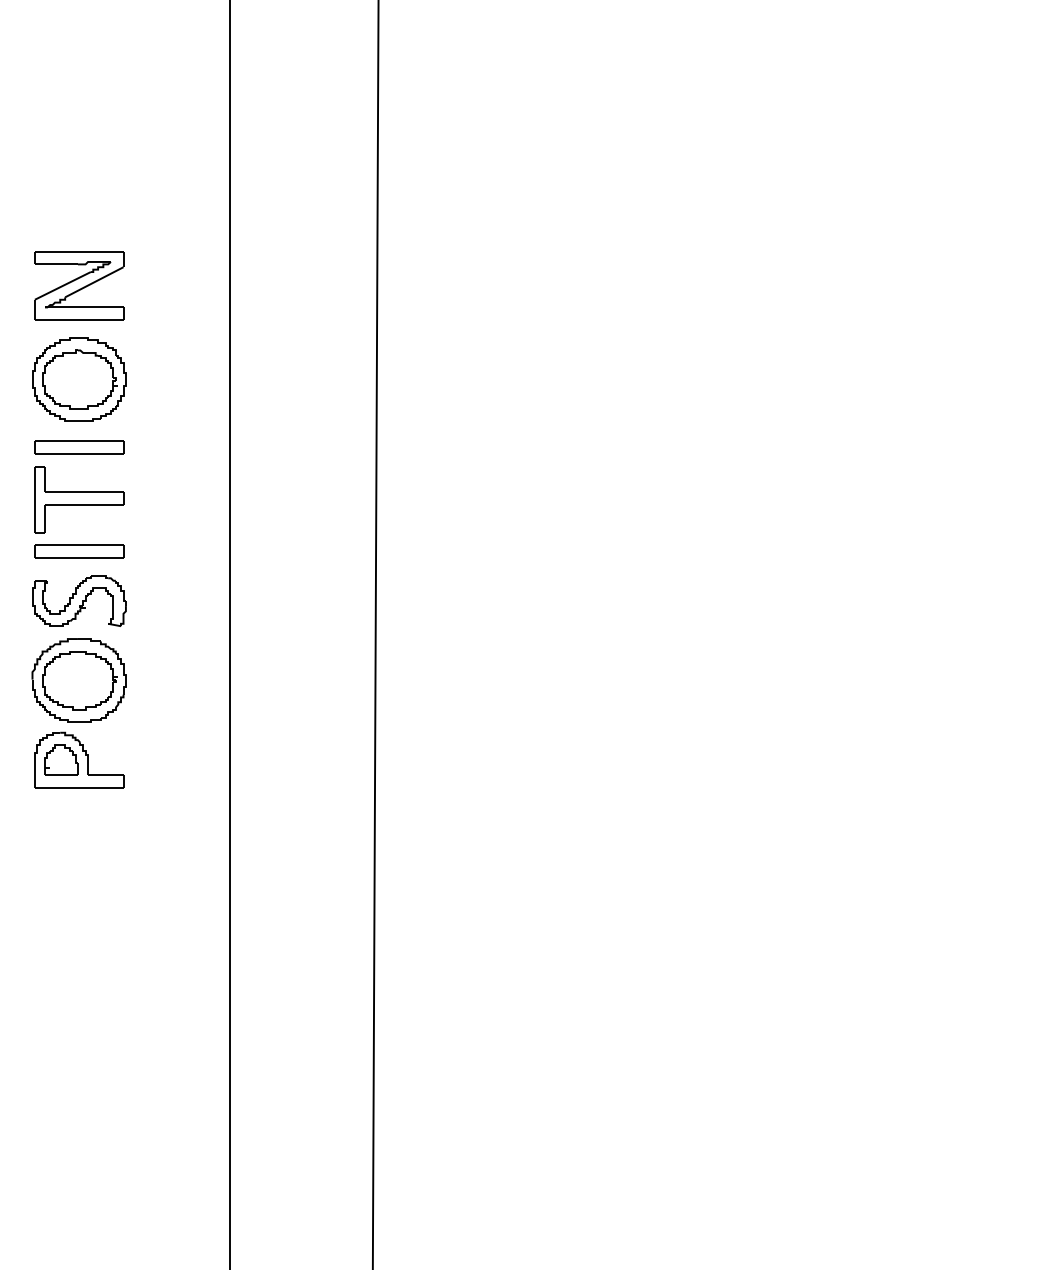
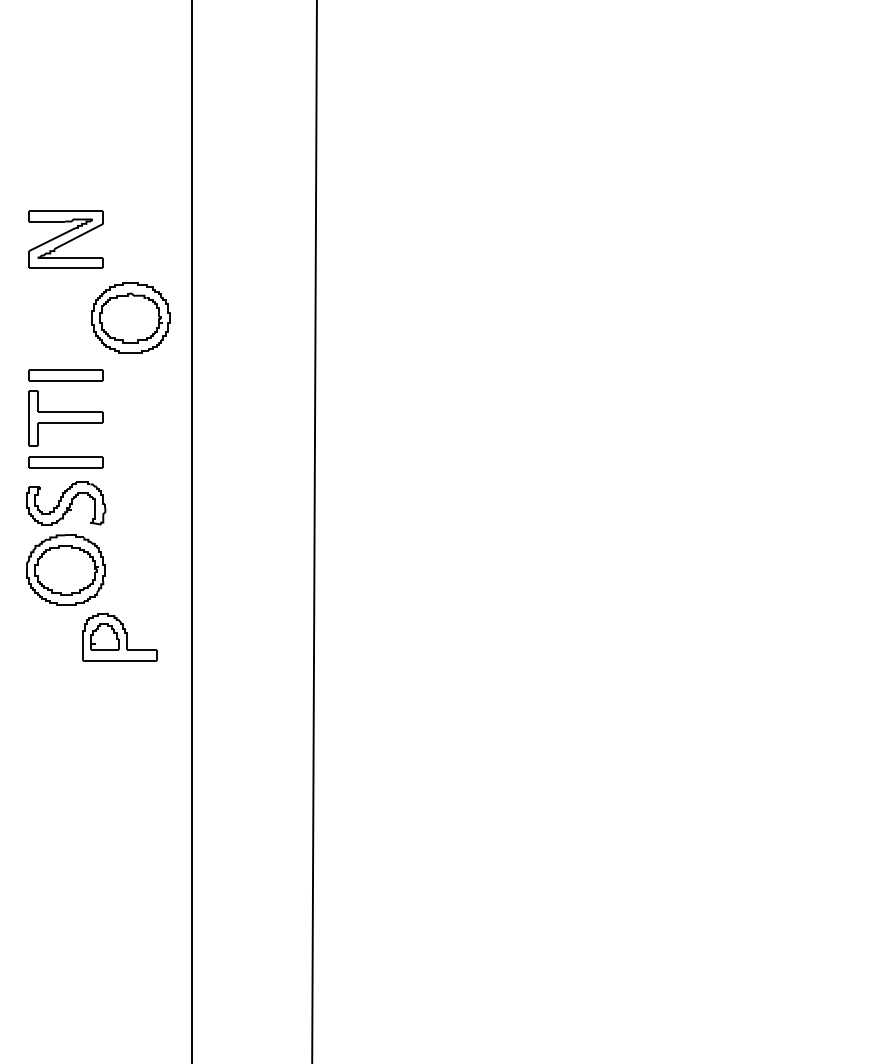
part: (79, 379) -> (130, 317), moved
part: (79, 759) -> (120, 636), moved

